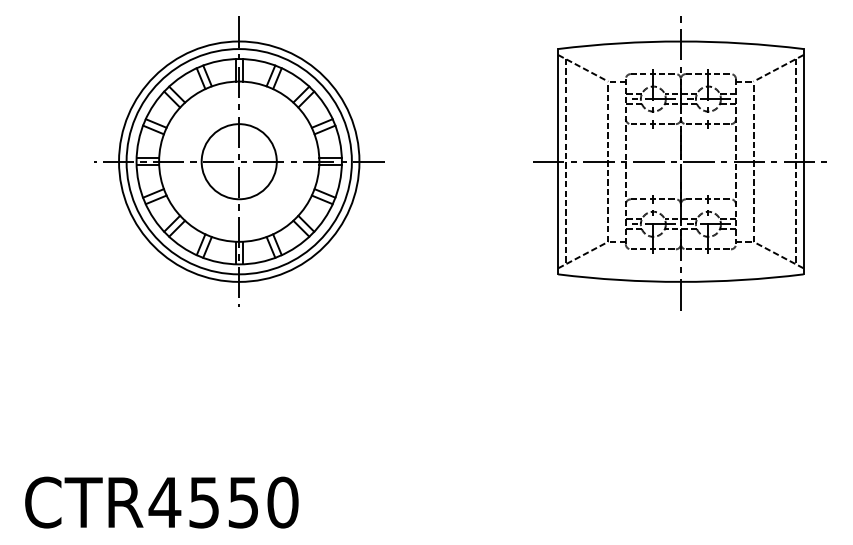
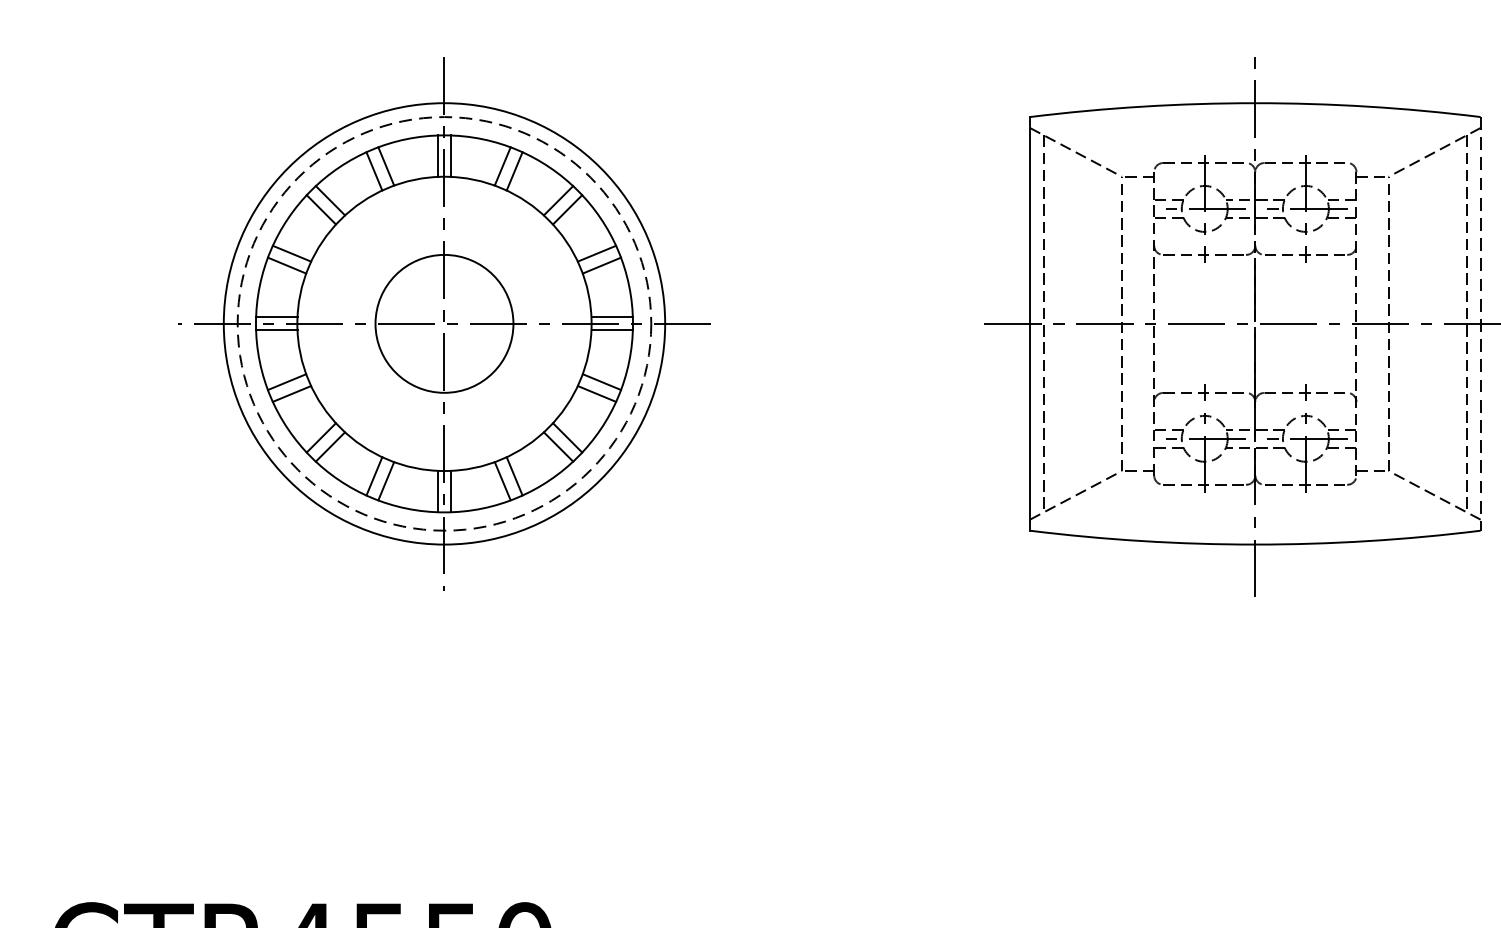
circle: (238, 161) -> (443, 323), solid -> dashed
line: (803, 161) -> (1480, 323), solid -> dashed

